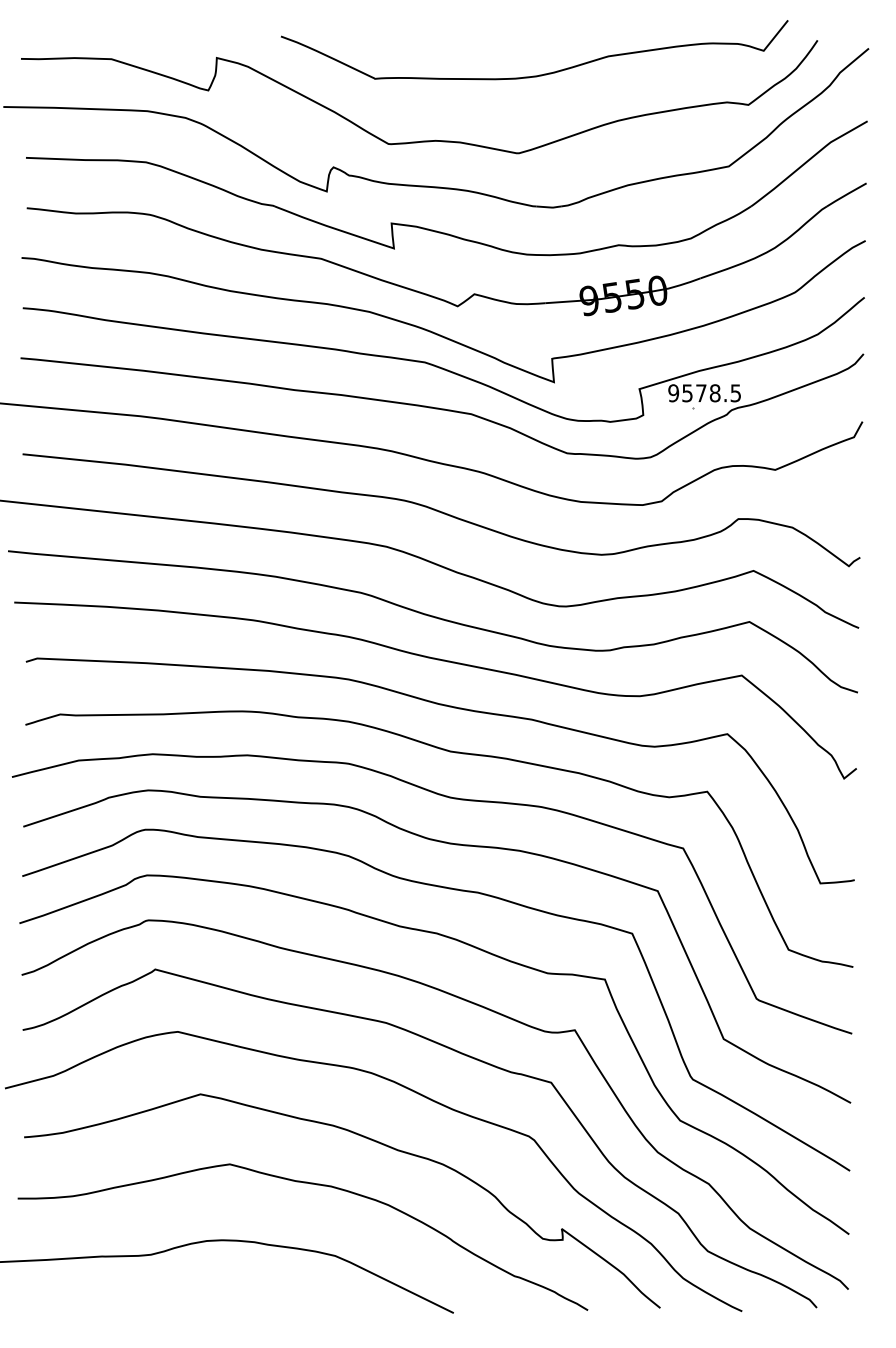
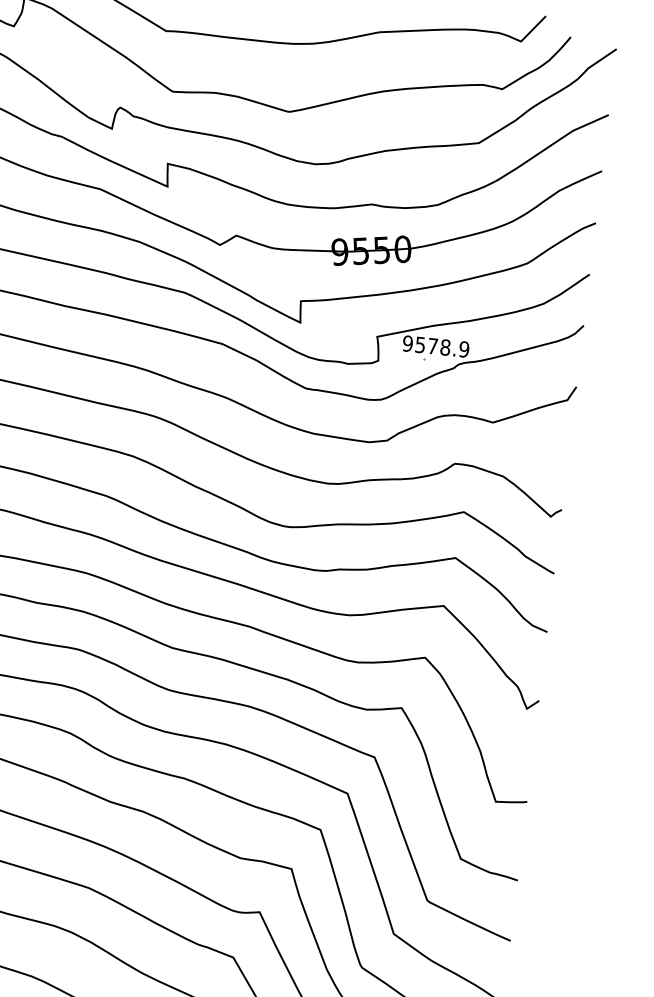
text: (735, 393) -> (463, 349), 9578.5 -> 9578.9

